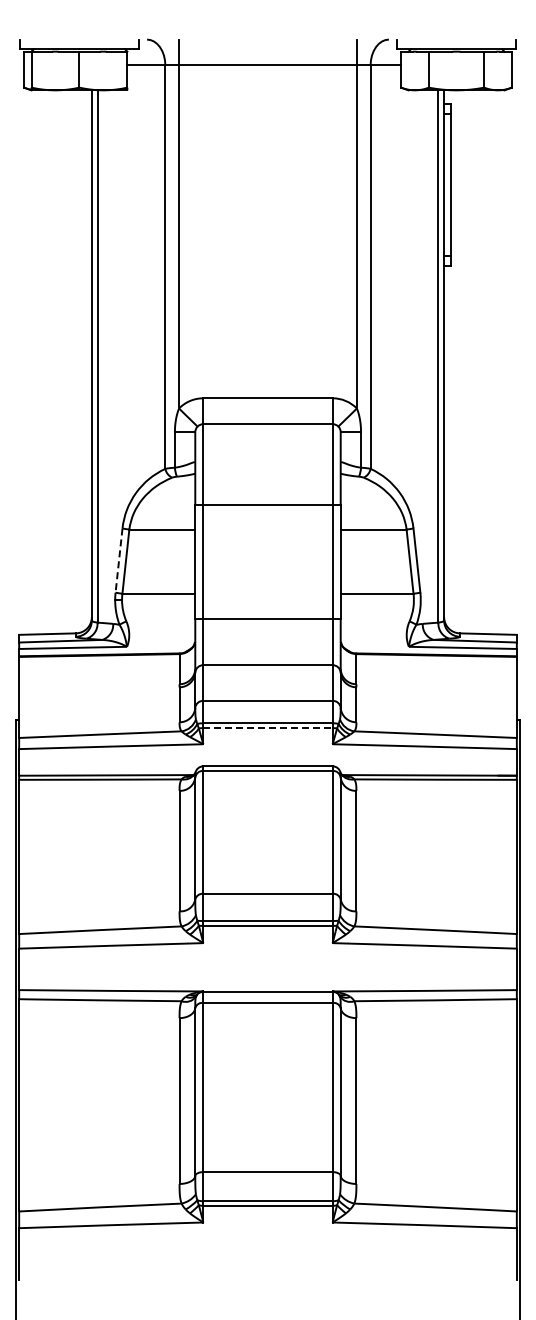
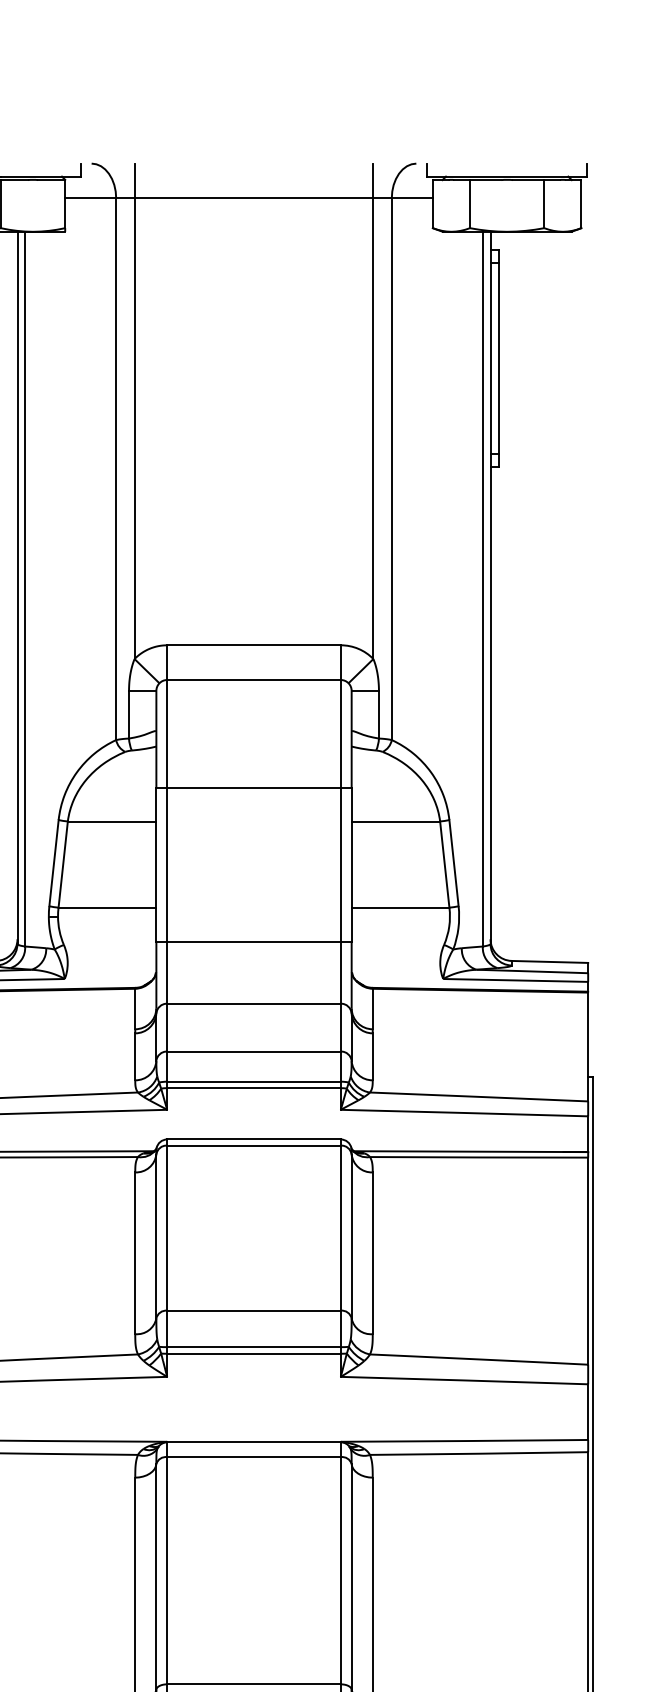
line: (119, 561) -> (54, 864), dashed -> solid
line: (268, 728) -> (254, 1088), dashed -> solid

